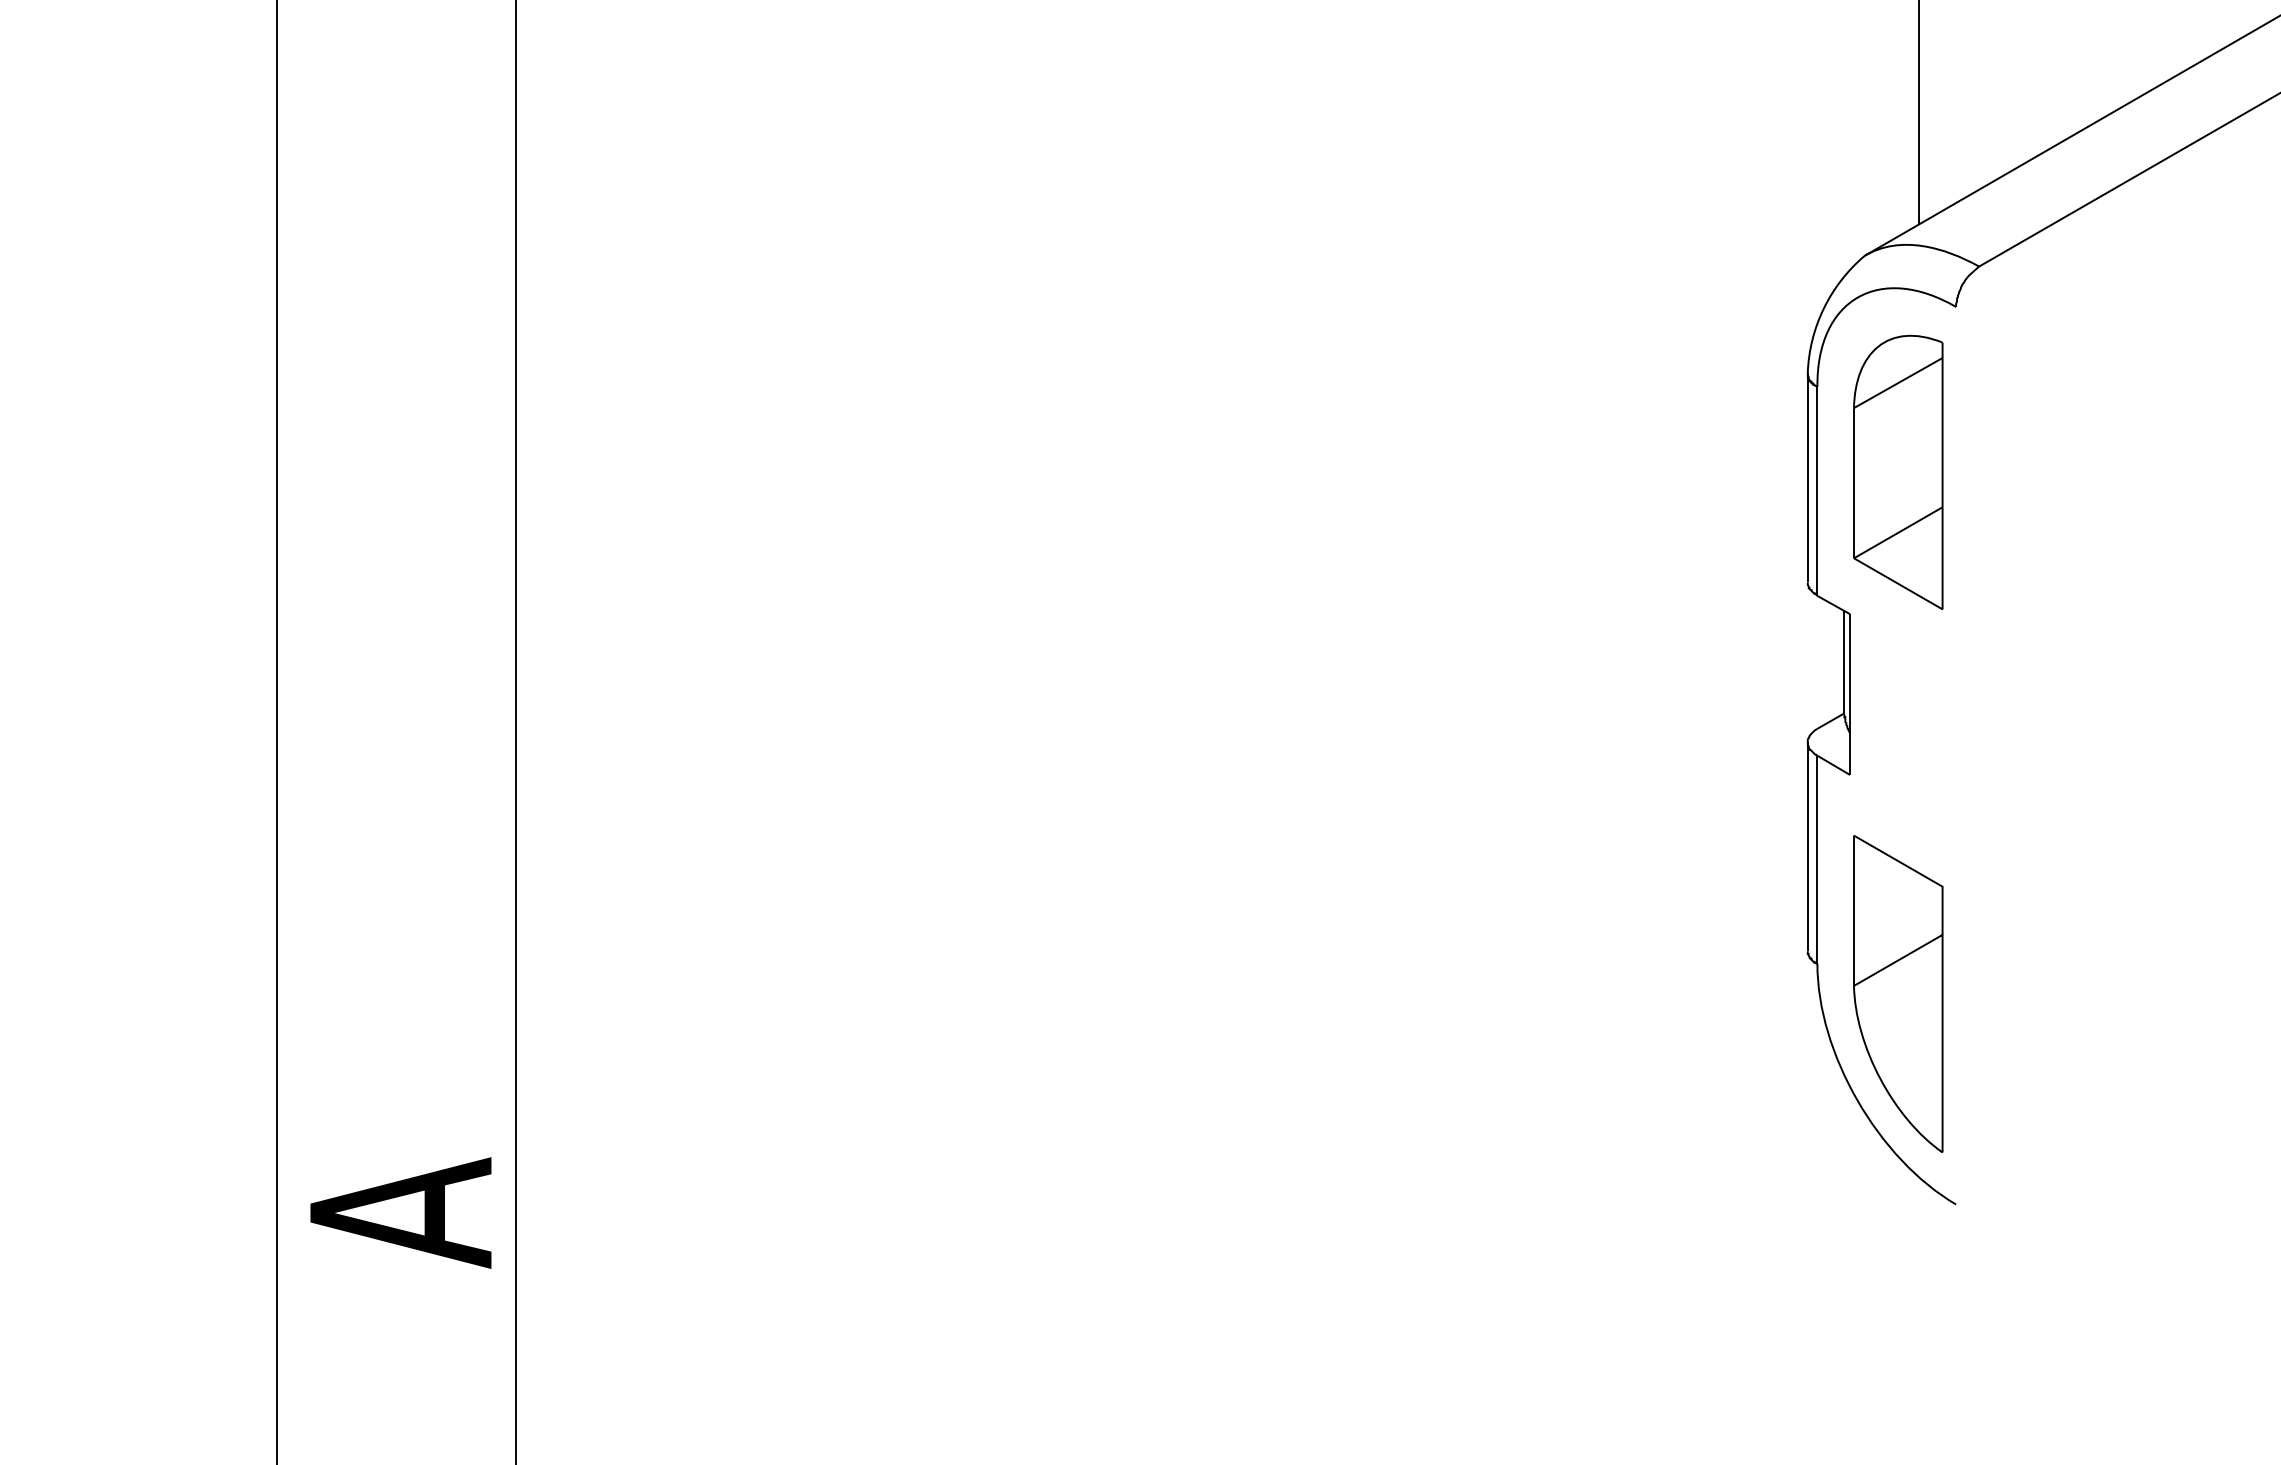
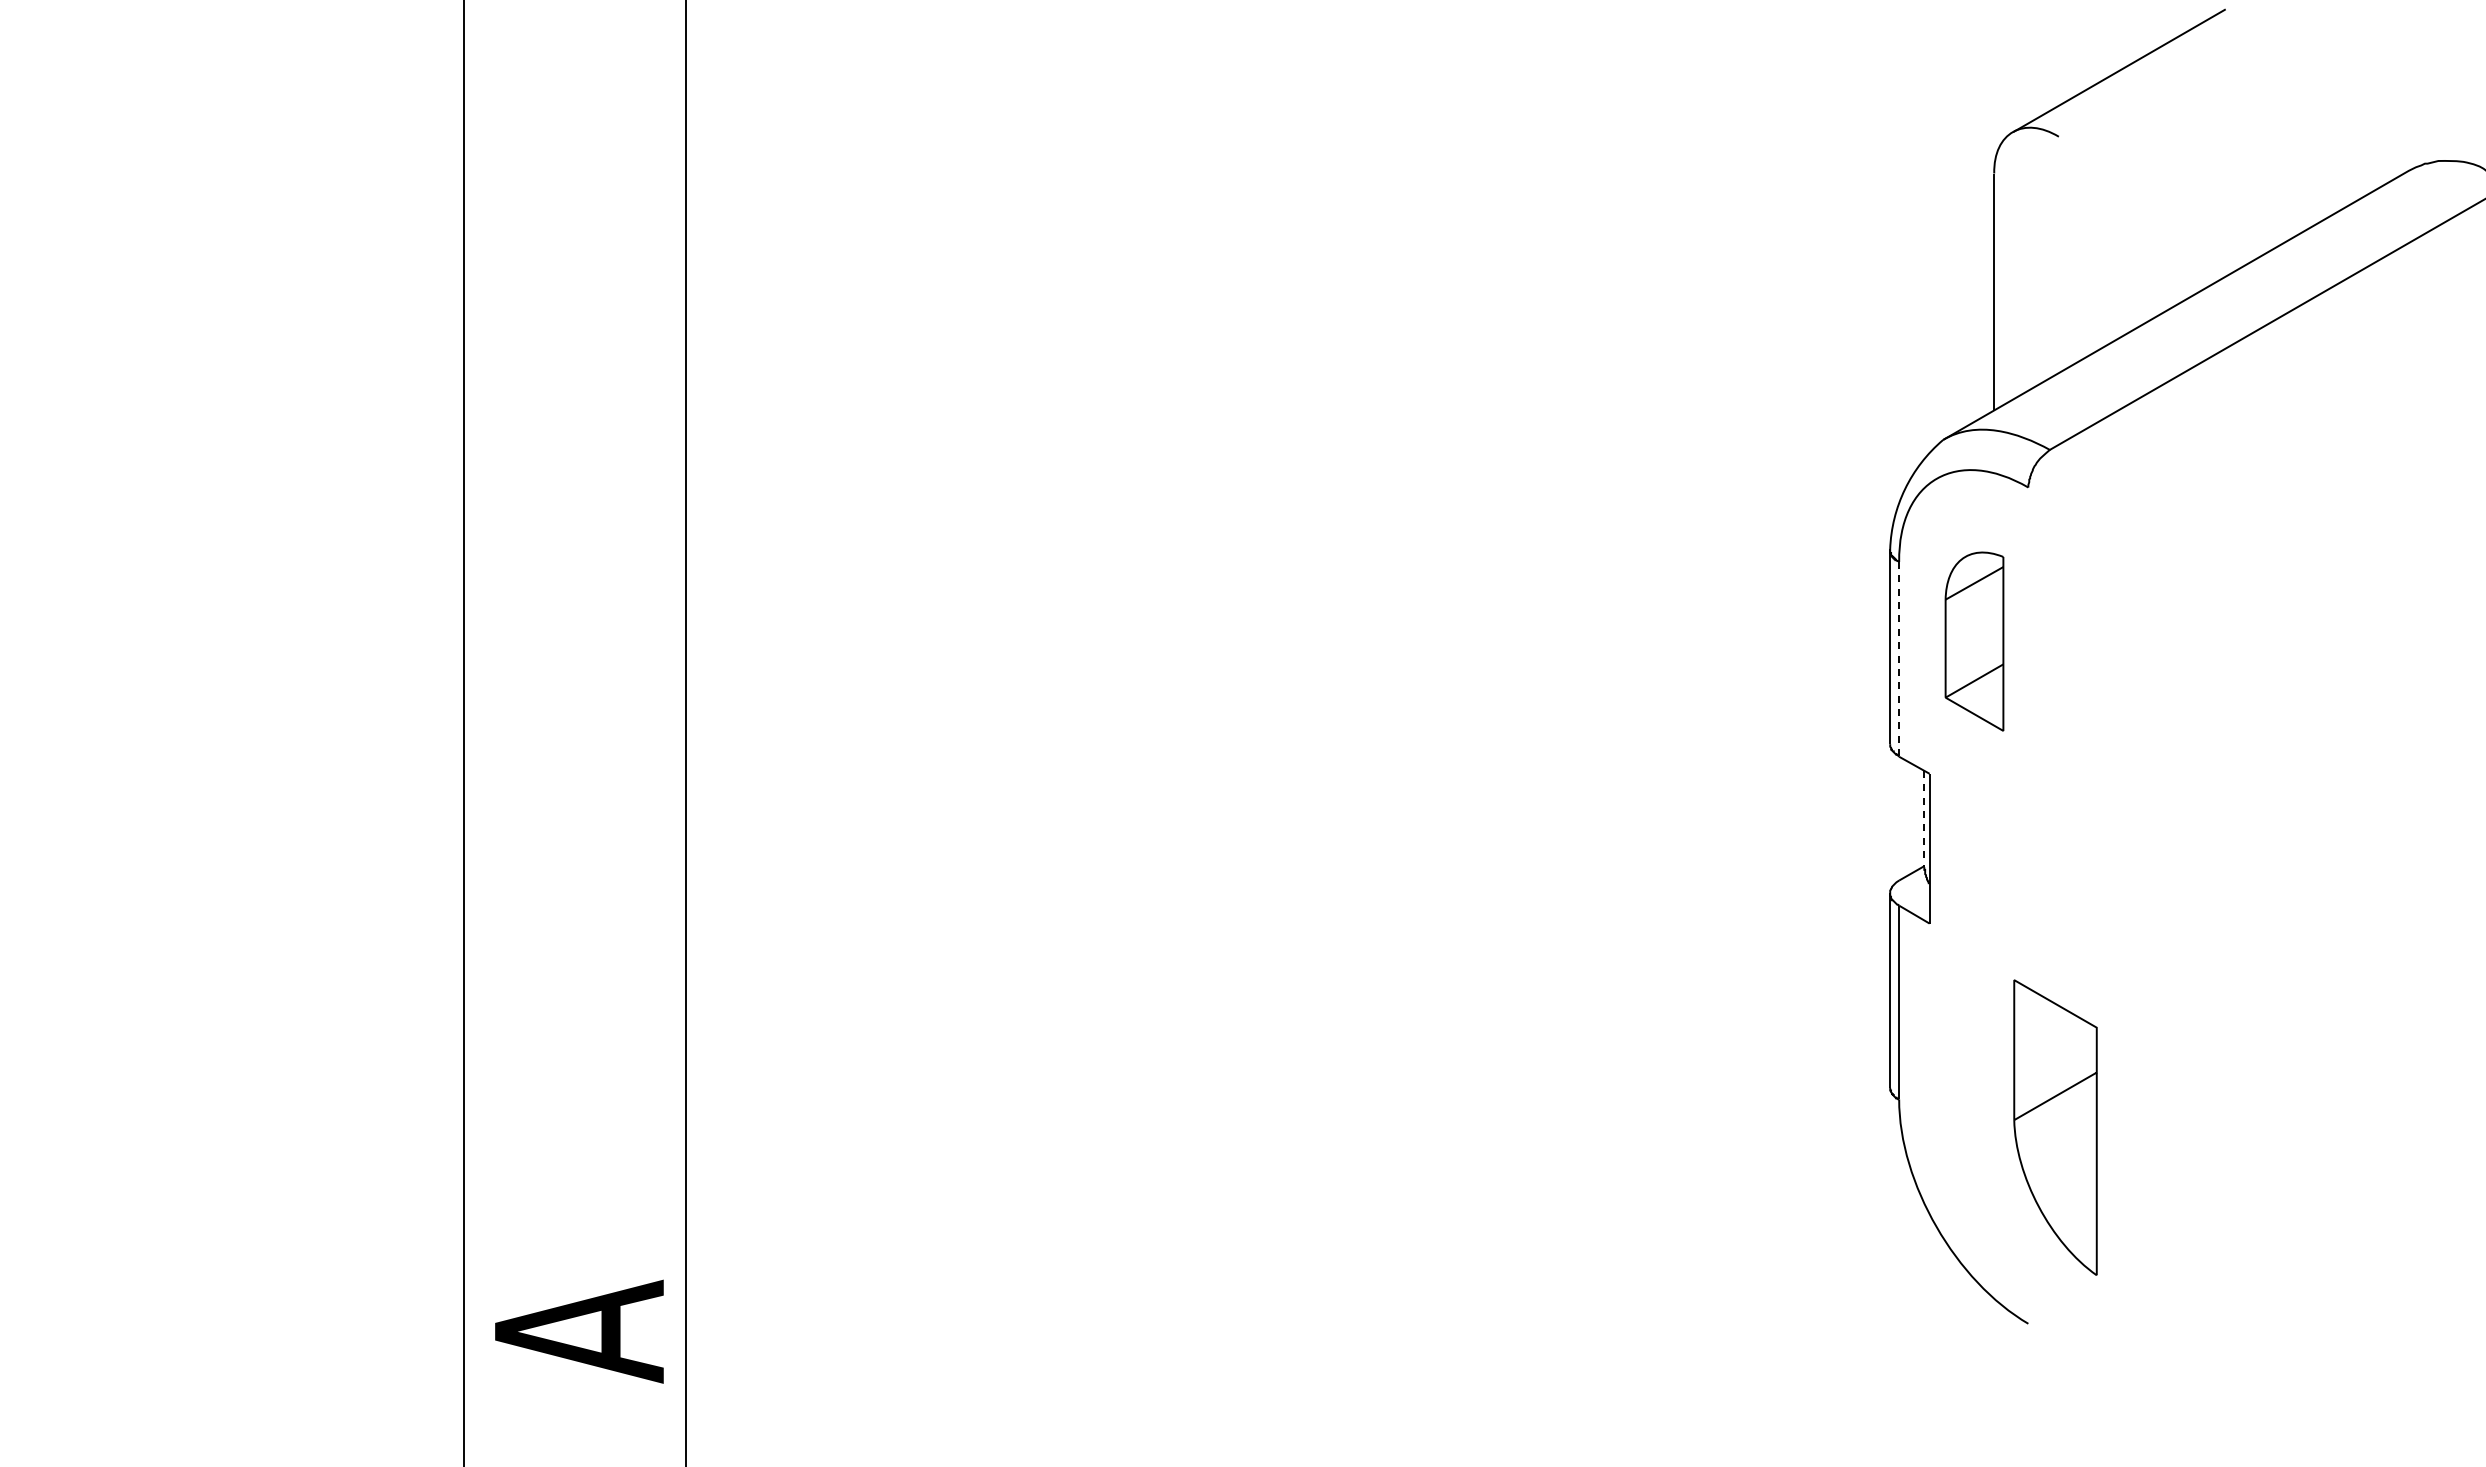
part: (1898, 472) -> (1974, 641), size x0.7
line: (1817, 491) -> (1899, 659), solid -> dashed
line: (1844, 663) -> (1924, 819), solid -> dashed
part: (1898, 993) -> (2055, 1127), moved

